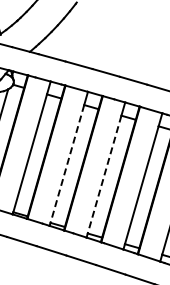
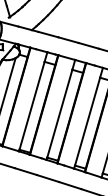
line: (67, 164) -> (59, 114), dashed -> solid
line: (104, 175) -> (87, 122), dashed -> solid

